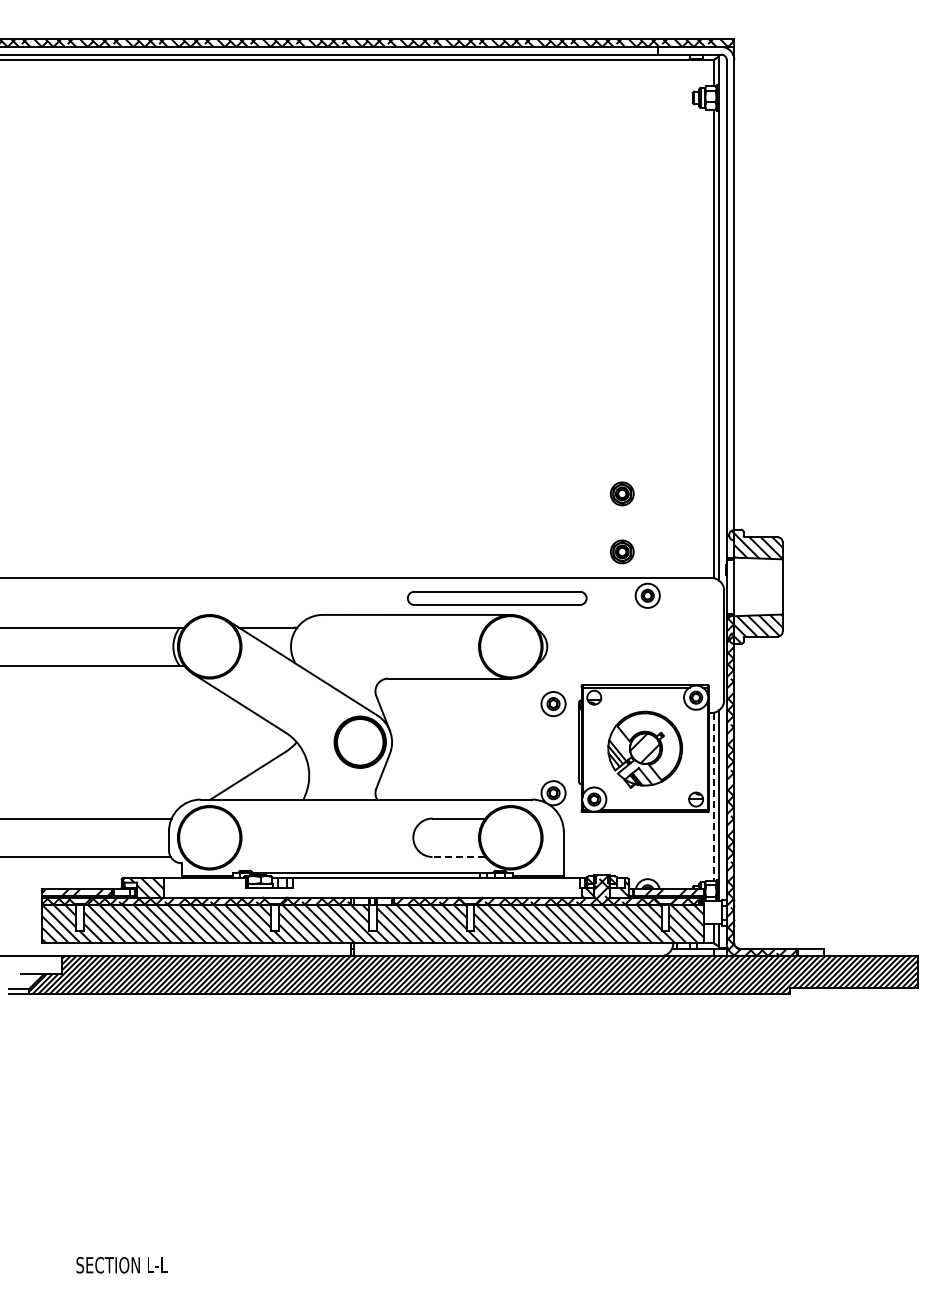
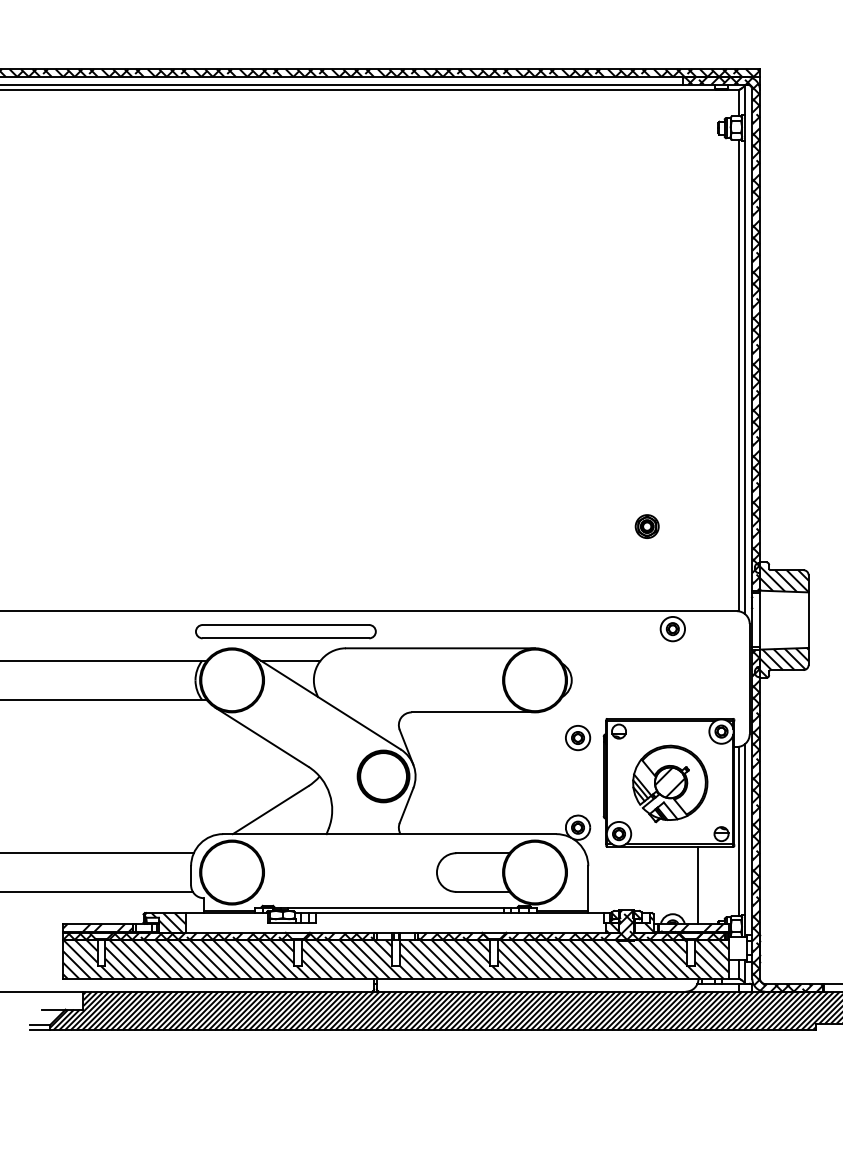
hatch: (695, 302) -> (720, 333), added
part: (622, 551) -> (647, 584), removed
part: (496, 597) -> (285, 630), moved
line: (713, 797) -> (738, 832), dashed -> solid
line: (673, 850) -> (698, 885), added
line: (458, 857) -> (482, 892), dashed -> solid

